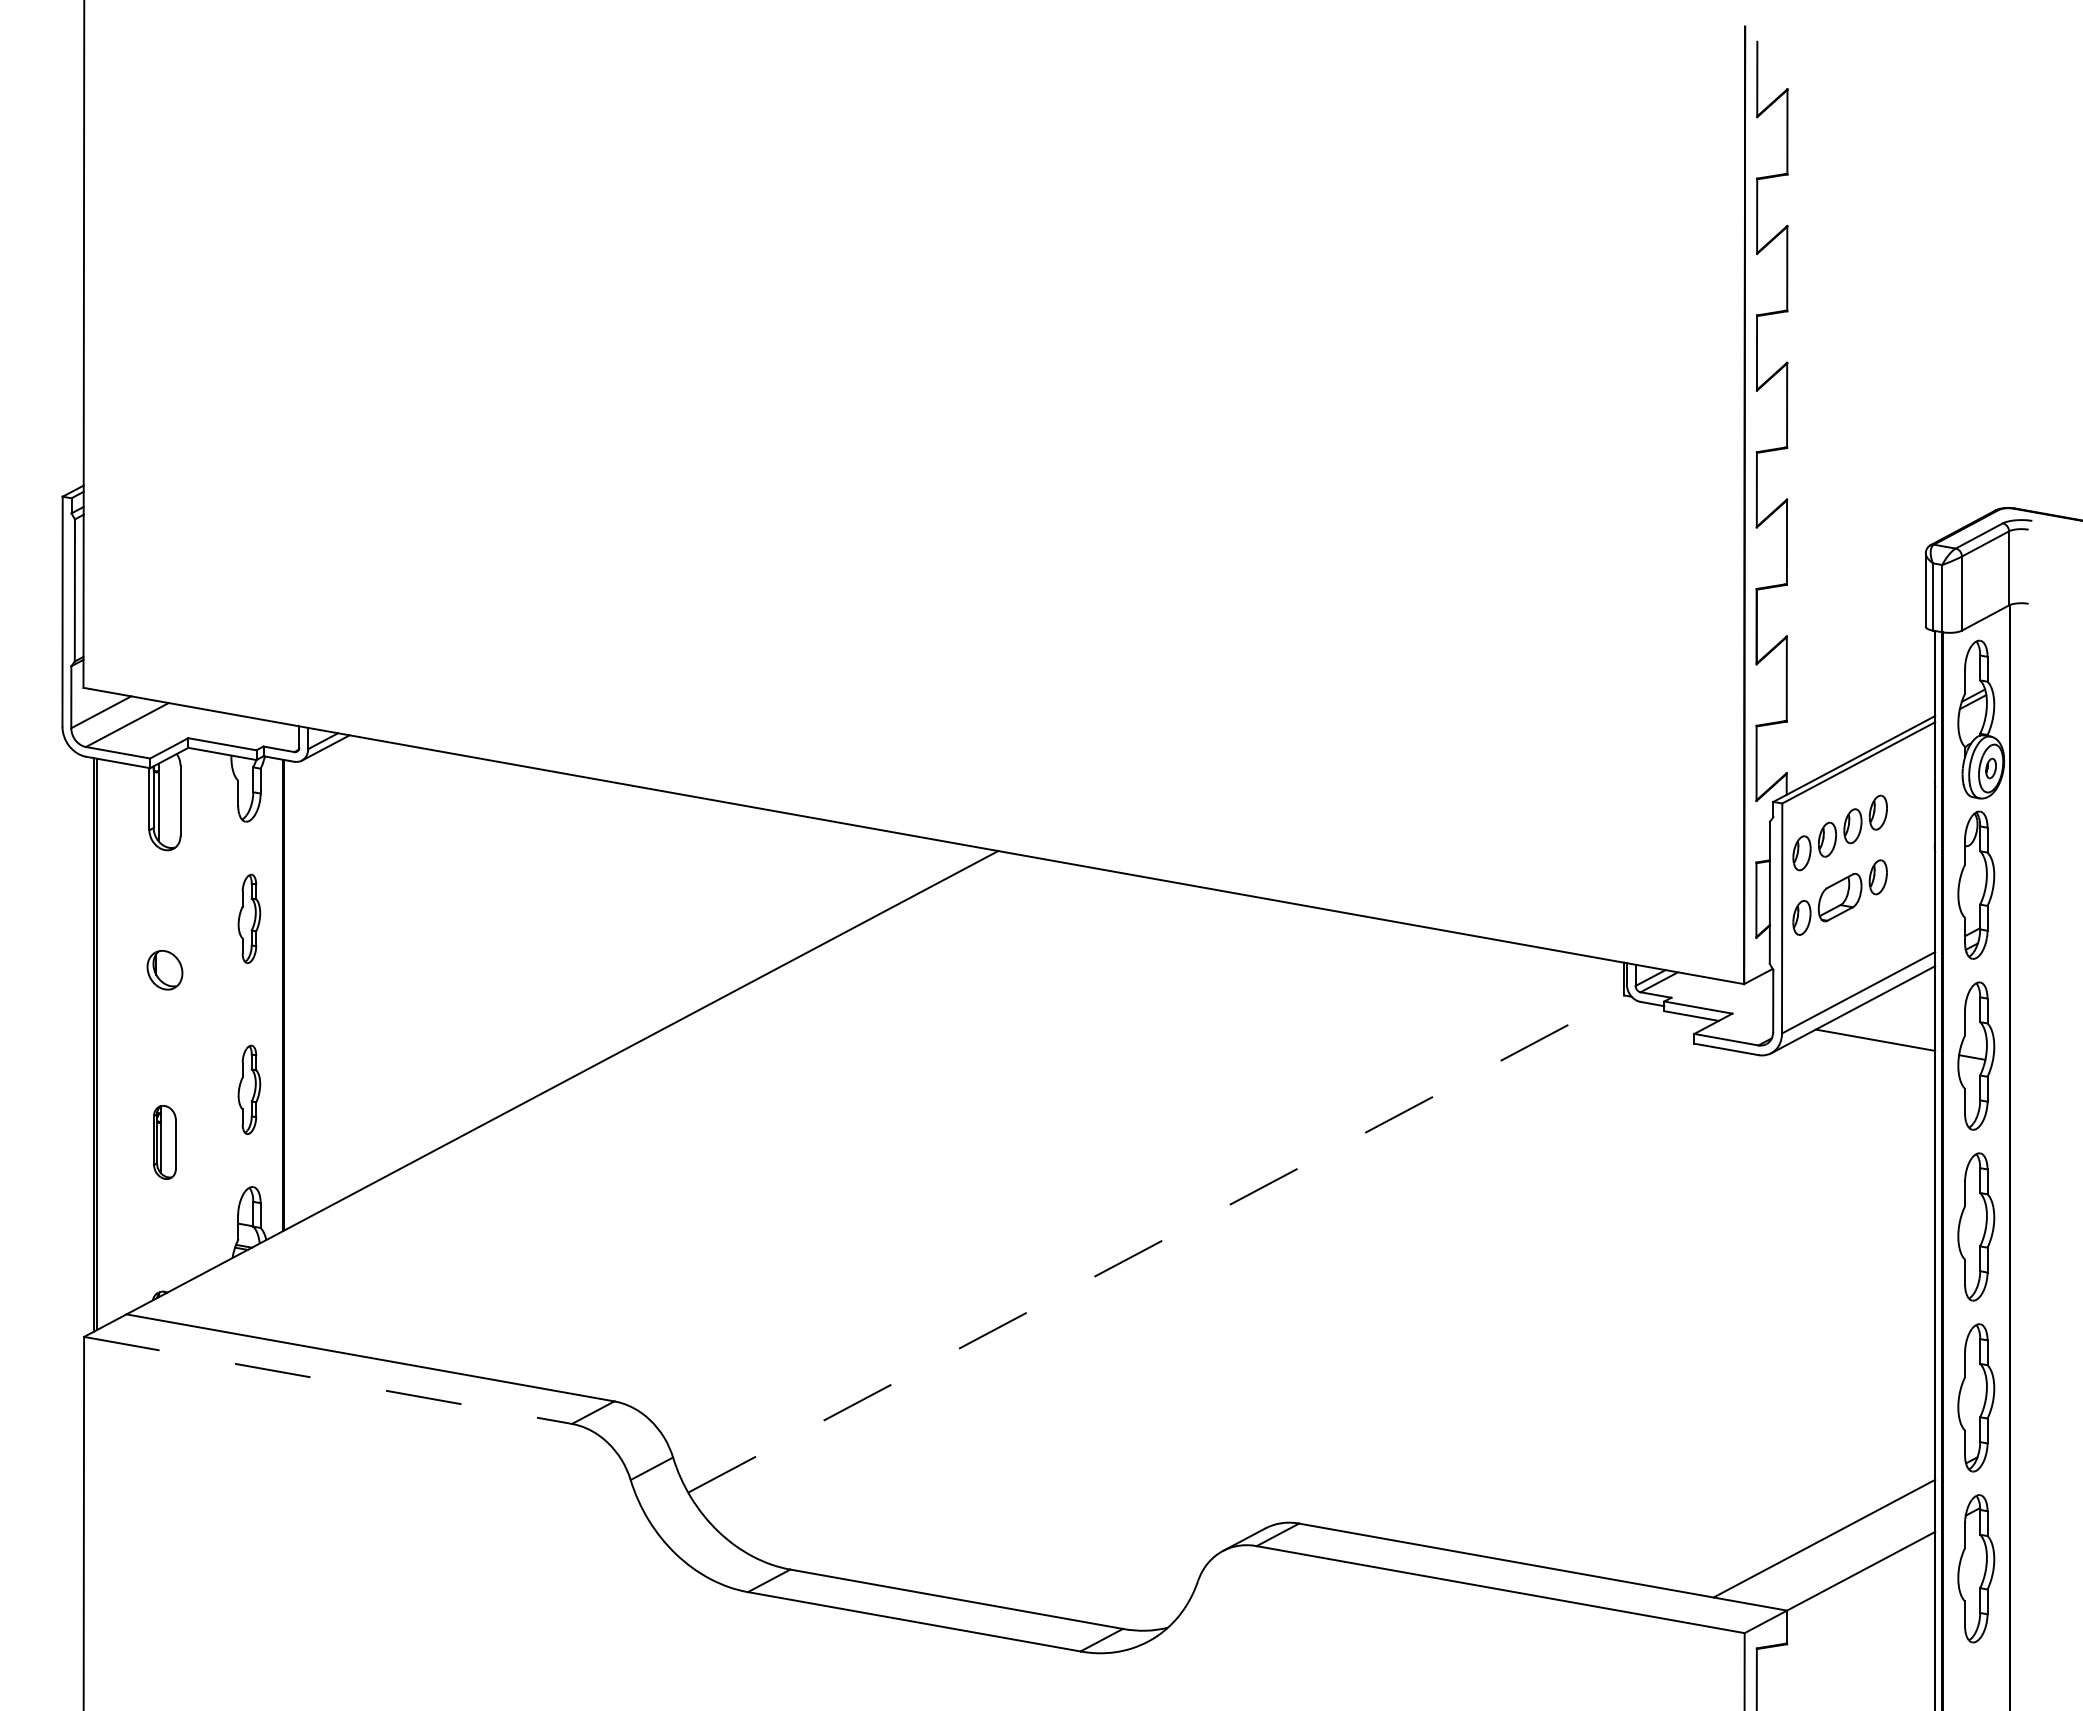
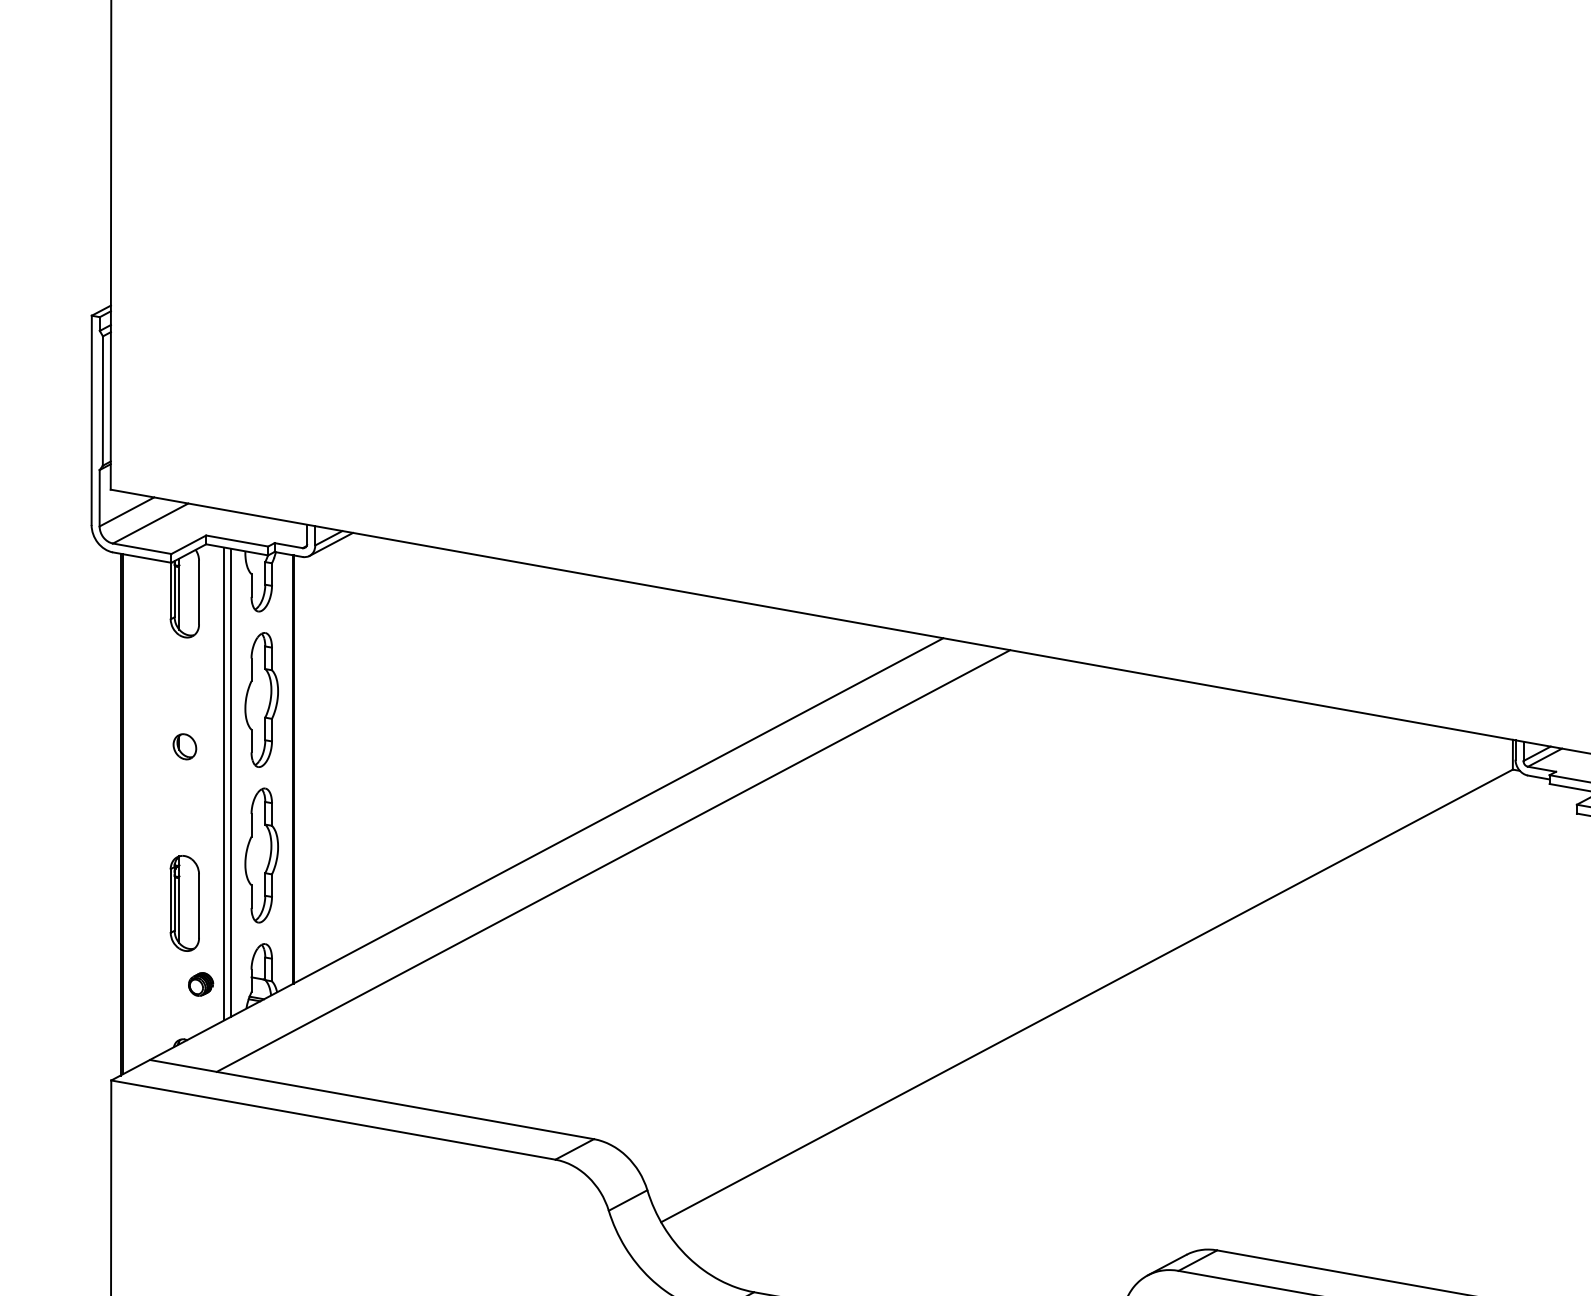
part: (249, 918) -> (261, 699), size x1.67
part: (164, 970) -> (184, 746), size x0.71
line: (215, 1009) -> (230, 782), added
line: (208, 1010) -> (224, 783), added
part: (249, 1089) -> (261, 855), size x1.67
line: (635, 1095) -> (613, 860), added
part: (164, 1142) -> (184, 903), size x1.43
part: (182, 1231) -> (200, 984), added
line: (1156, 1244) -> (1087, 996), dashed -> solid
line: (328, 1380) -> (333, 1120), dashed -> solid

